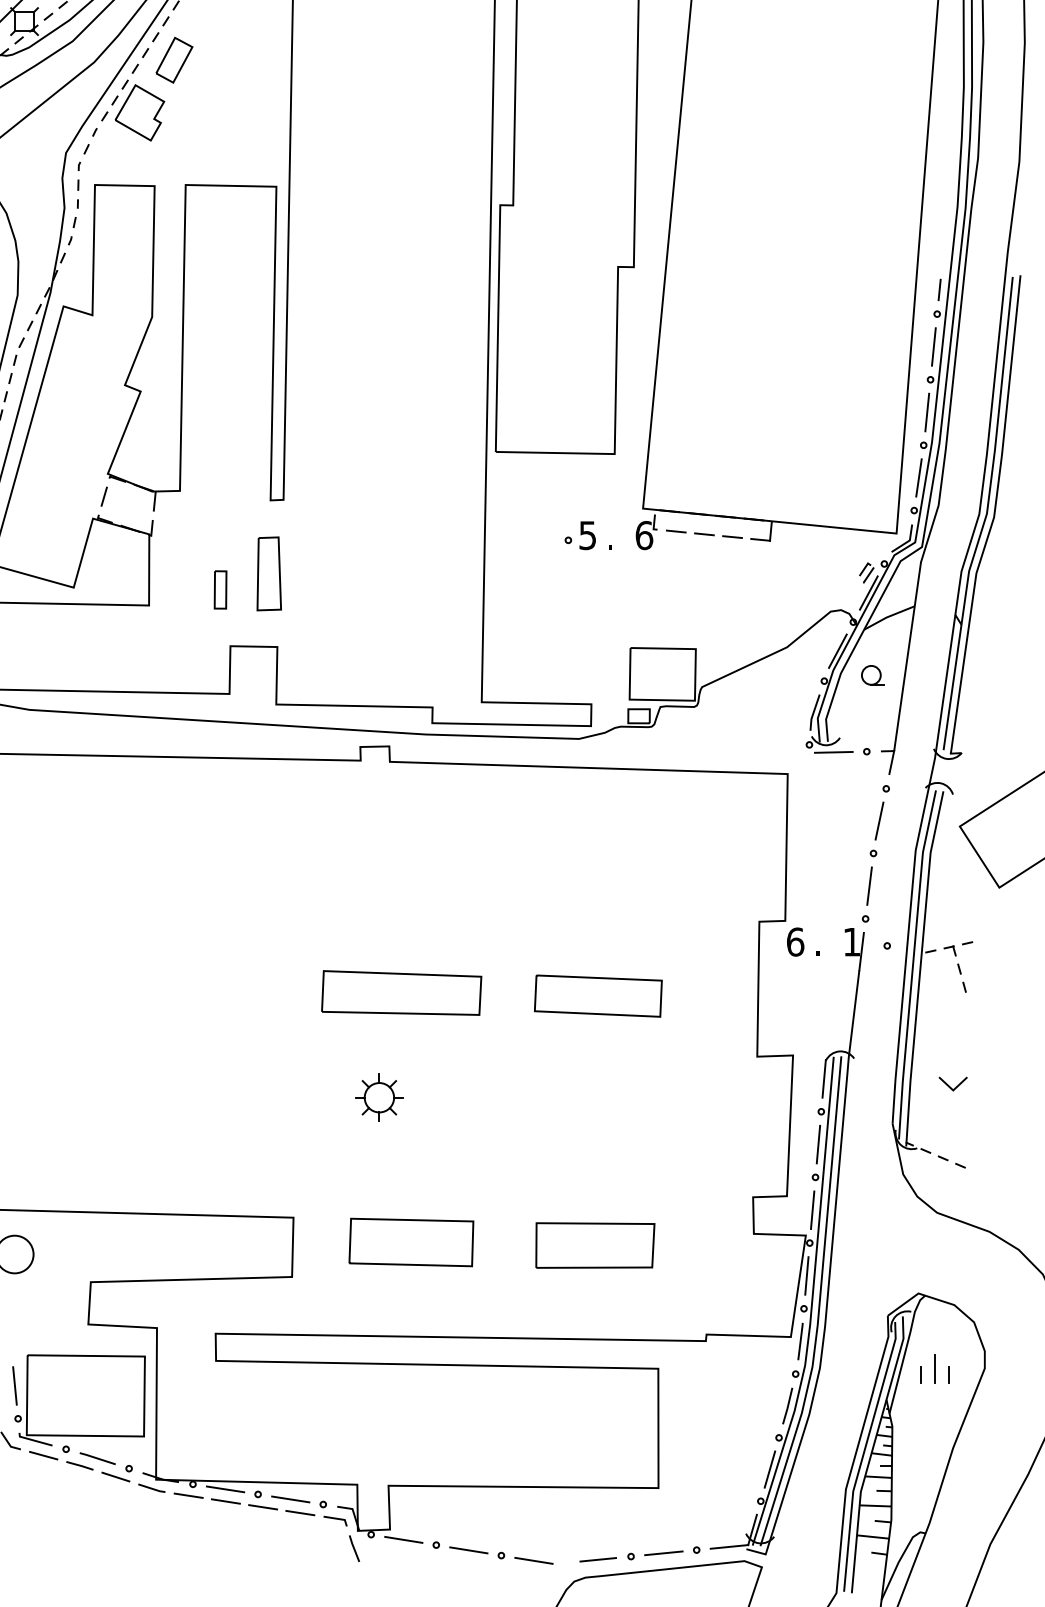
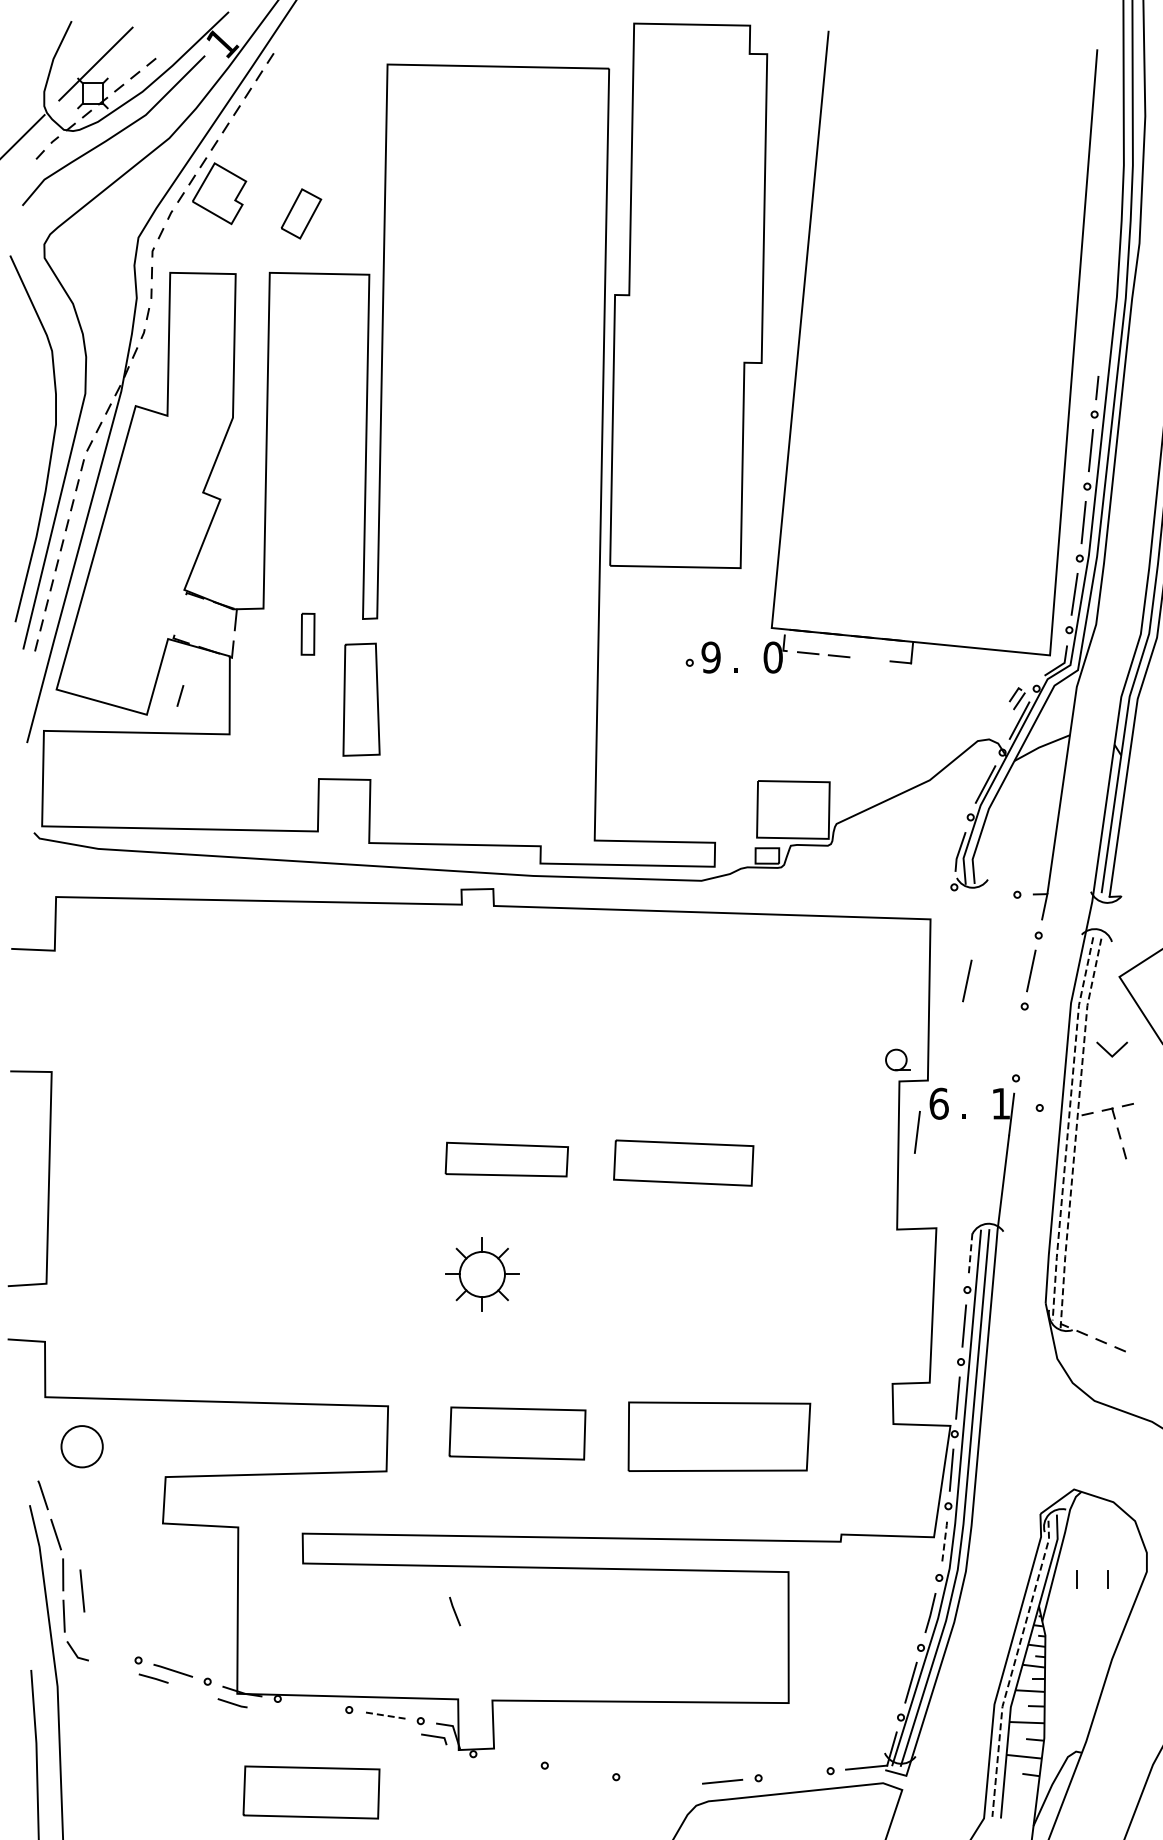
part: (174, 59) -> (301, 213), moved
line: (104, 496) -> (180, 695), moved
text: (587, 535) -> (710, 657), 5 -> 9
text: (643, 535) -> (772, 657), 6 -> 0
line: (732, 537) -> (869, 659), removed
part: (269, 573) -> (361, 699), size x1.4
part: (220, 589) -> (307, 633), moved
part: (872, 674) -> (897, 1059), moved
line: (833, 752) -> (980, 895), removed
line: (821, 829) -> (967, 980), added
line: (869, 886) -> (917, 1132), moved
line: (913, 964) -> (1068, 1128), solid -> dashed
line: (920, 968) -> (1076, 1132), solid -> dashed
part: (401, 992) -> (506, 1159), size x0.7
part: (598, 995) -> (683, 1162), moved
line: (824, 1078) -> (970, 1253), solid -> dashed
line: (949, 1085) -> (1108, 1051), moved
part: (379, 1097) -> (482, 1274), size x1.4
part: (595, 1245) -> (719, 1436), size x1.4
line: (800, 1341) -> (944, 1542), solid -> dashed
line: (935, 1368) -> (1092, 1571), removed
part: (79, 1400) -> (153, 1606), removed
line: (43, 1455) -> (113, 1667), removed
line: (863, 1455) -> (1013, 1667), solid -> dashed
line: (115, 1476) -> (192, 1690), removed
line: (225, 1489) -> (313, 1704), removed
line: (188, 1495) -> (272, 1711), removed
line: (291, 1499) -> (385, 1715), solid -> dashed
line: (225, 1501) -> (313, 1717), removed
line: (262, 1506) -> (354, 1723), removed
line: (300, 1513) -> (395, 1730), removed
line: (403, 1539) -> (508, 1759), removed
line: (354, 1548) -> (455, 1611), moved
line: (468, 1550) -> (580, 1771), removed
line: (663, 1553) -> (794, 1774), removed
line: (533, 1560) -> (651, 1782), removed
part: (223, 1569) -> (311, 1792), added

